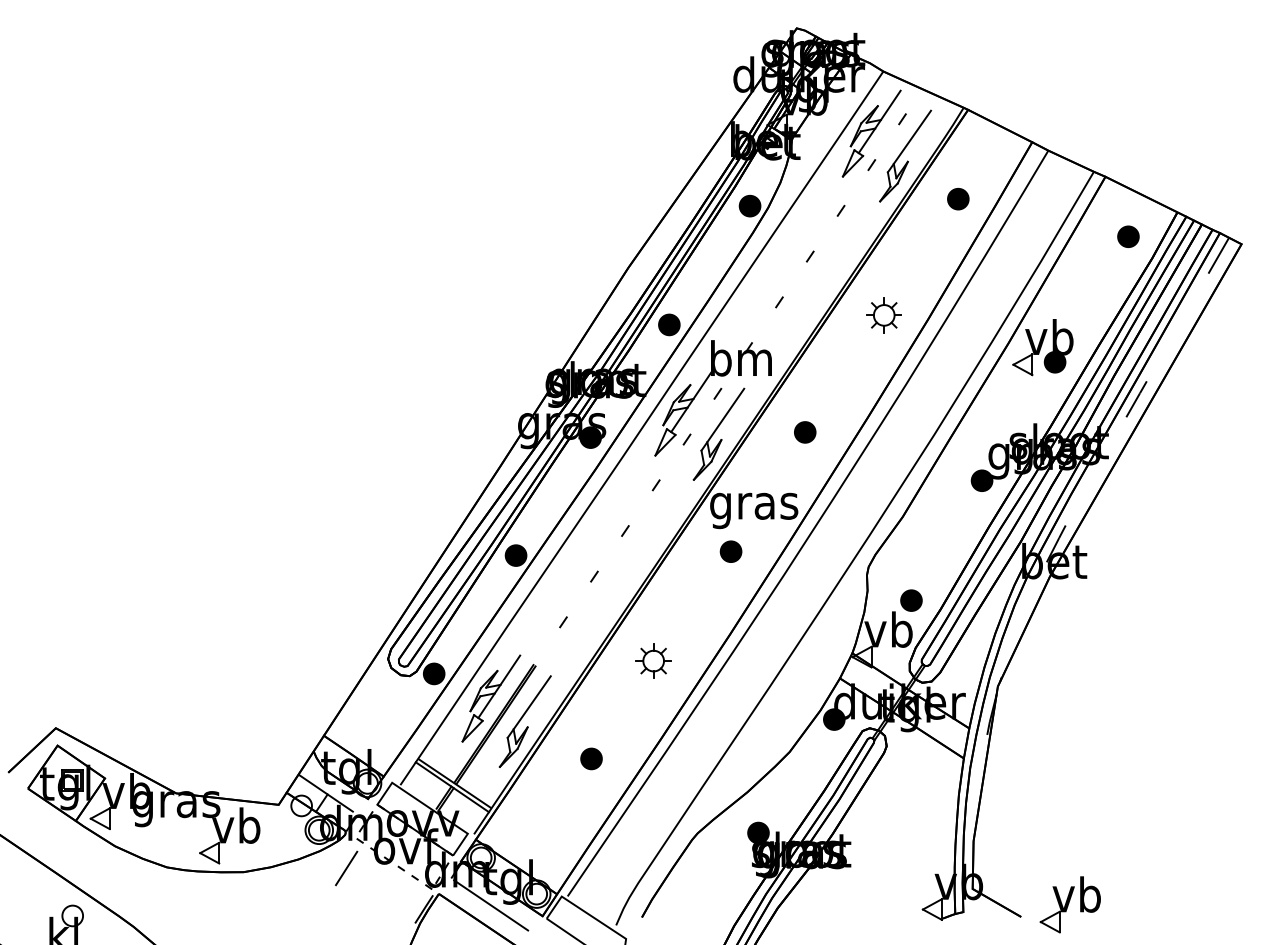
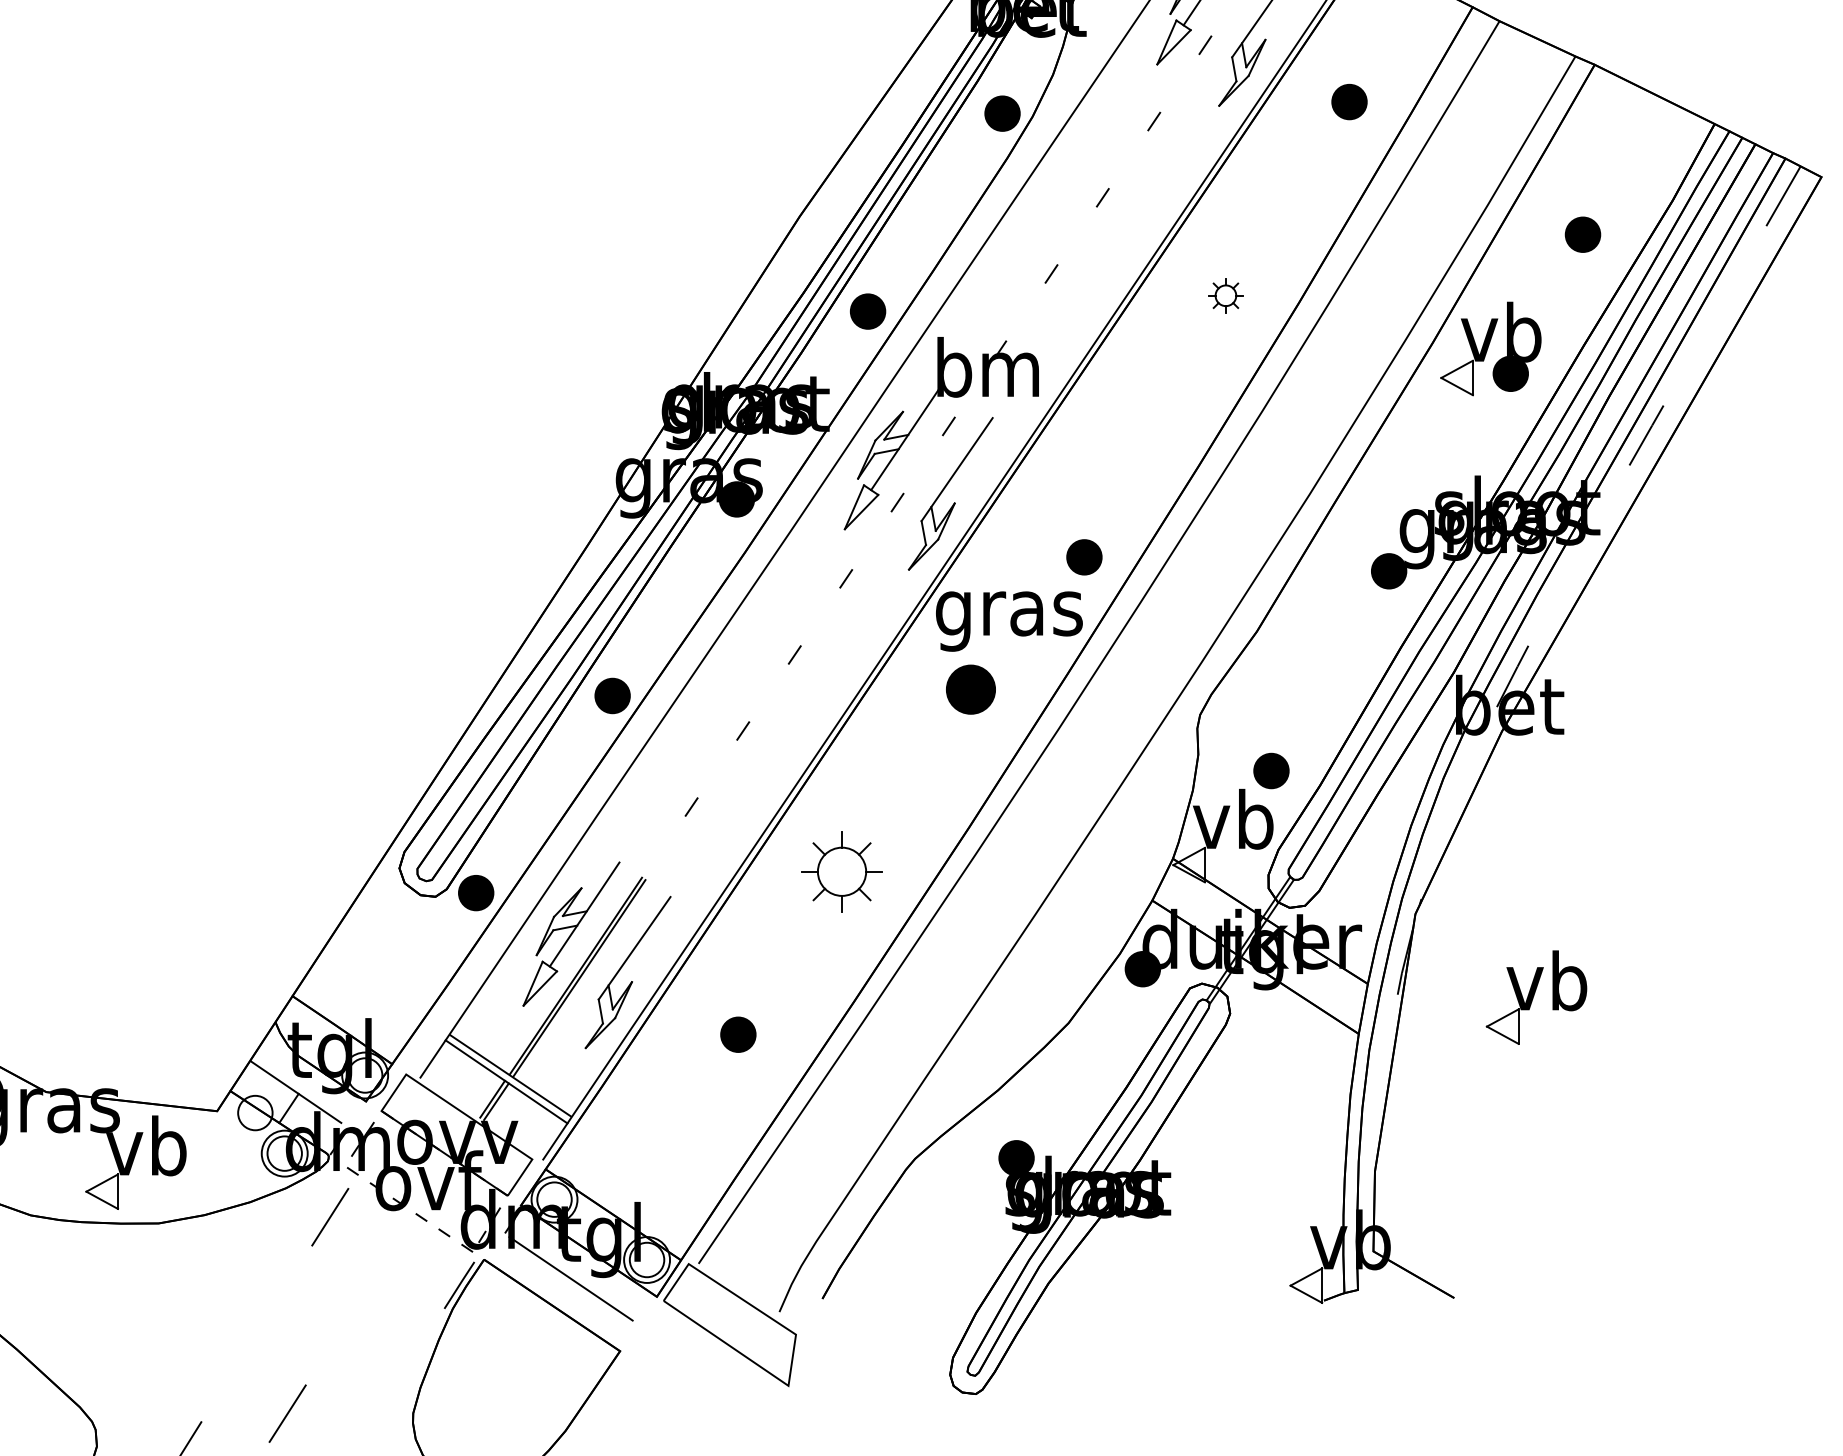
part: (1128, 236) -> (1583, 234), moved
part: (883, 315) -> (1224, 295), size x0.6
part: (805, 432) -> (1084, 557), moved
part: (730, 551) -> (969, 689), size x1.4
part: (653, 660) -> (841, 870), size x1.4
part: (1069, 904) -> (1534, 997), moved

